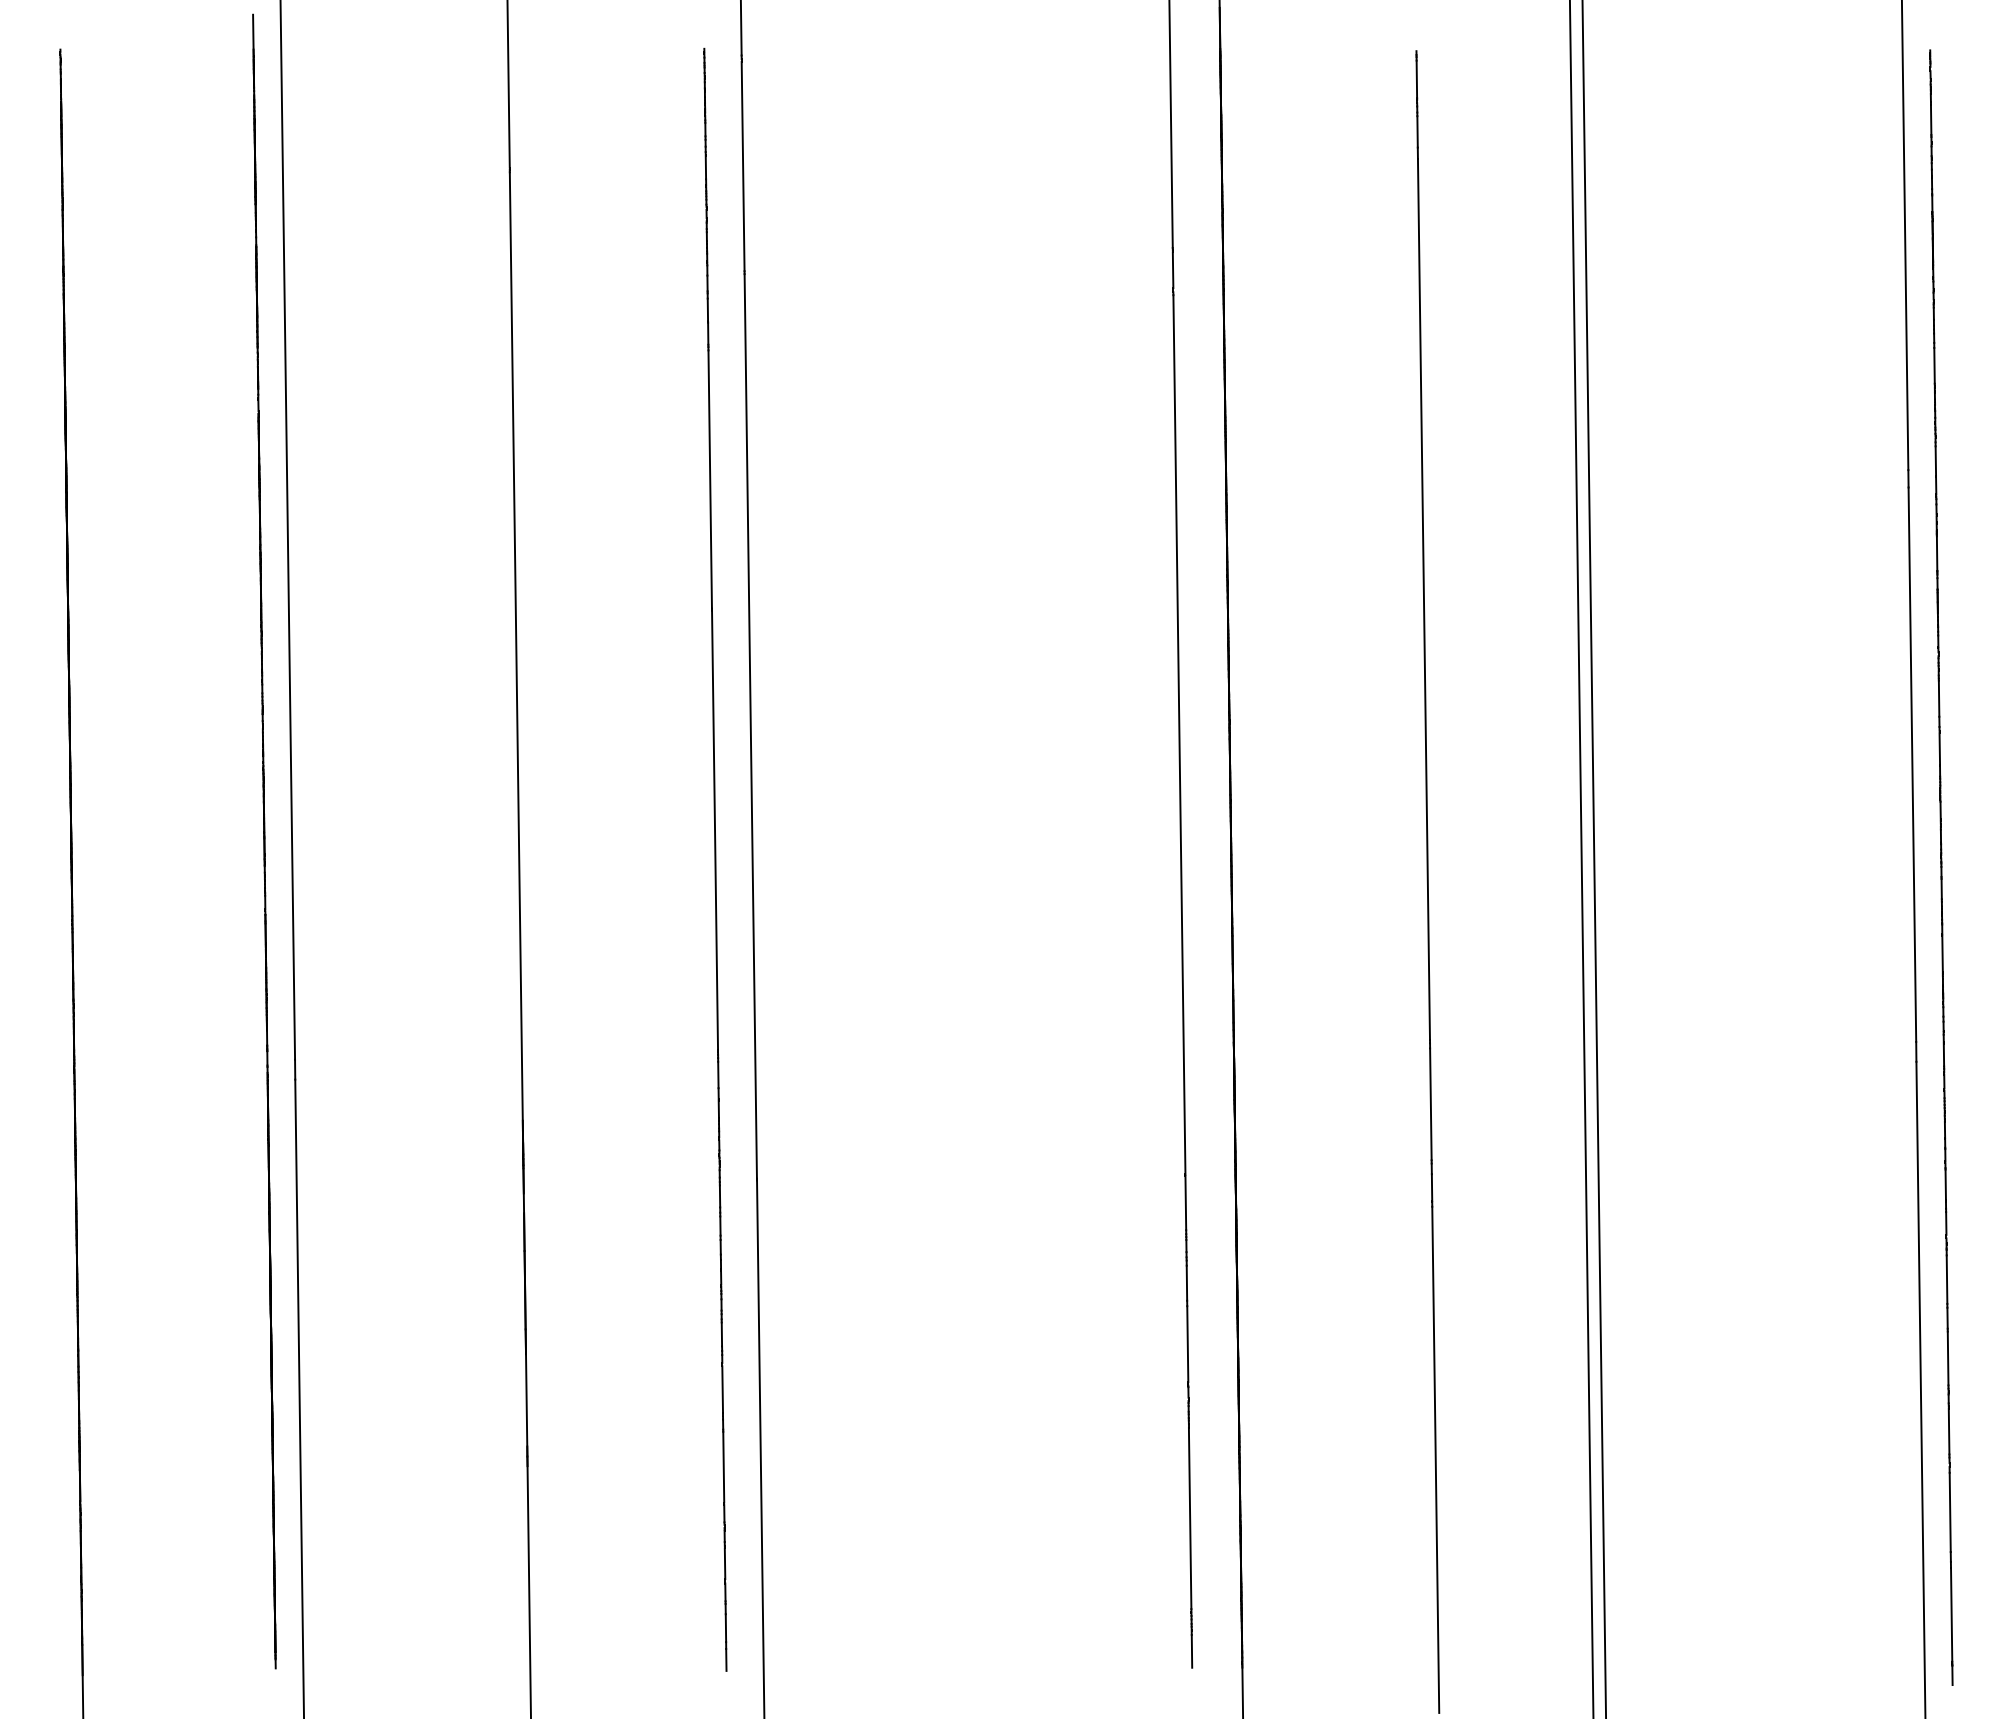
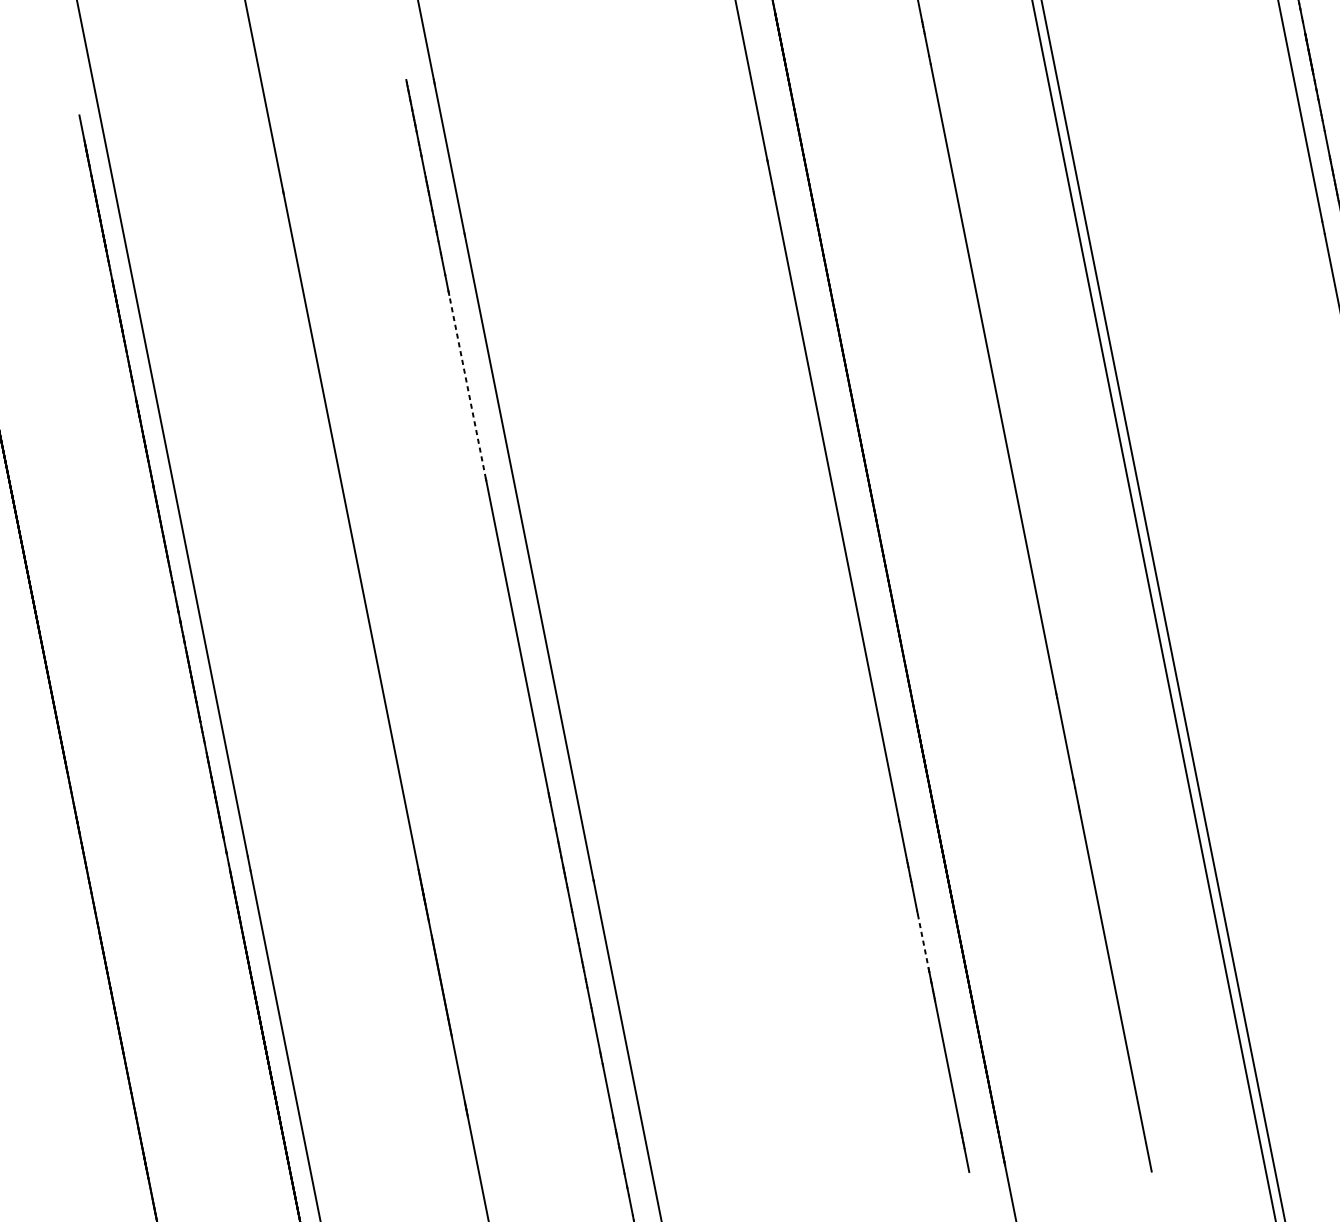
line: (710, 479) -> (467, 386), solid -> dashed
line: (1187, 1344) -> (923, 941), solid -> dashed

